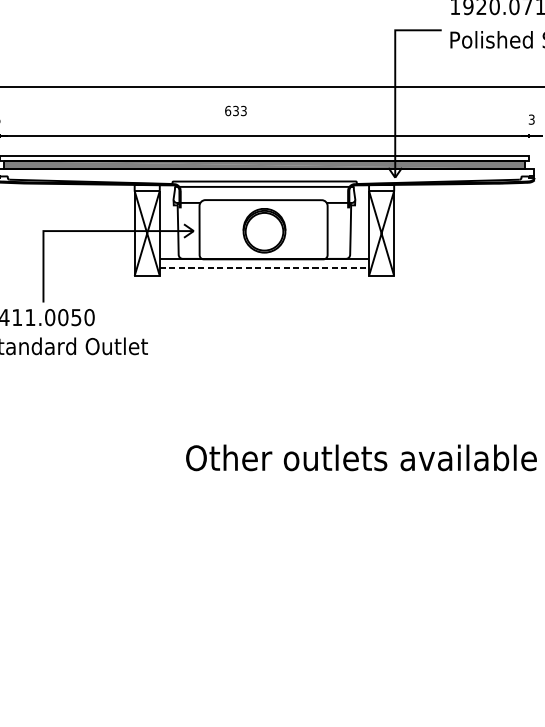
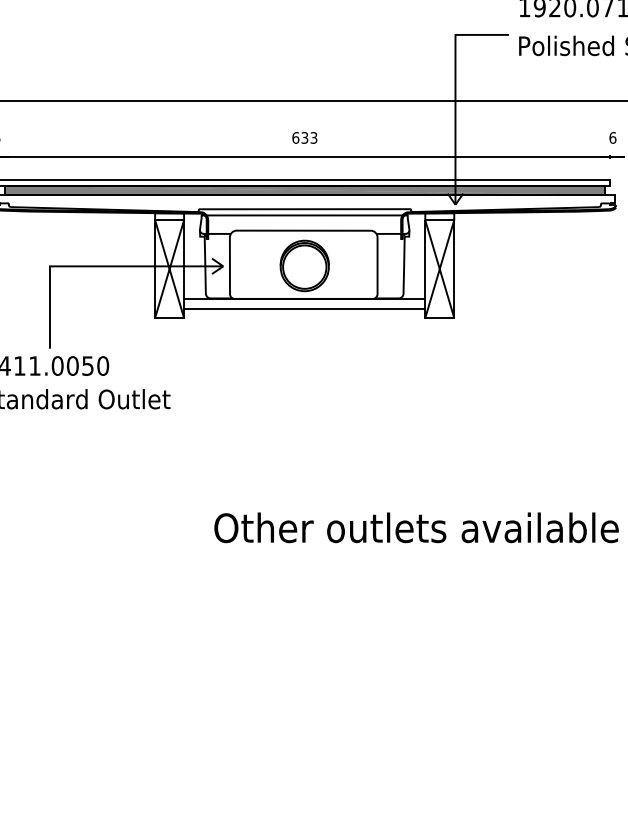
text: (235, 110) -> (304, 137), moved
text: (531, 119) -> (612, 137), 3 -> 6
line: (264, 267) -> (304, 308), dashed -> solid

